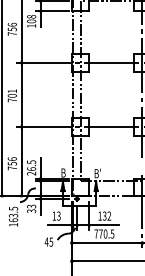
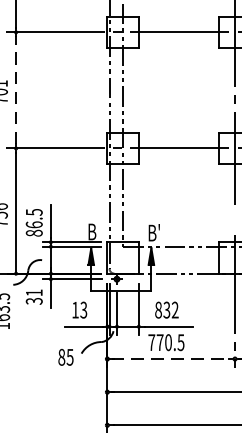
line: (21, 94) -> (16, 89), solid -> dashed
text: (31, 173) -> (34, 232), 26.5 -> 86.5
text: (31, 206) -> (34, 292), 33 -> 31
text: (99, 215) -> (157, 309), 132 -> 832
text: (46, 241) -> (61, 356), 45 -> 85
line: (107, 243) -> (171, 359), solid -> dashed

